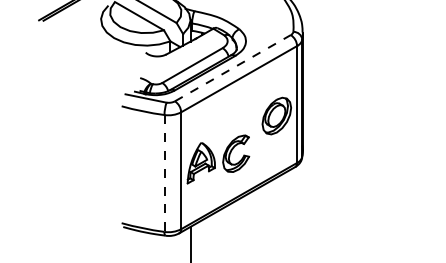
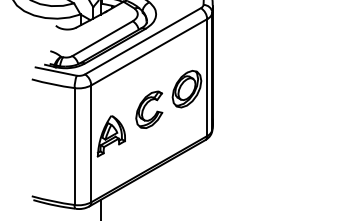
line: (232, 68) -> (142, 41), dashed -> solid
part: (236, 153) -> (149, 109), moved
line: (164, 173) -> (74, 146), dashed -> solid

